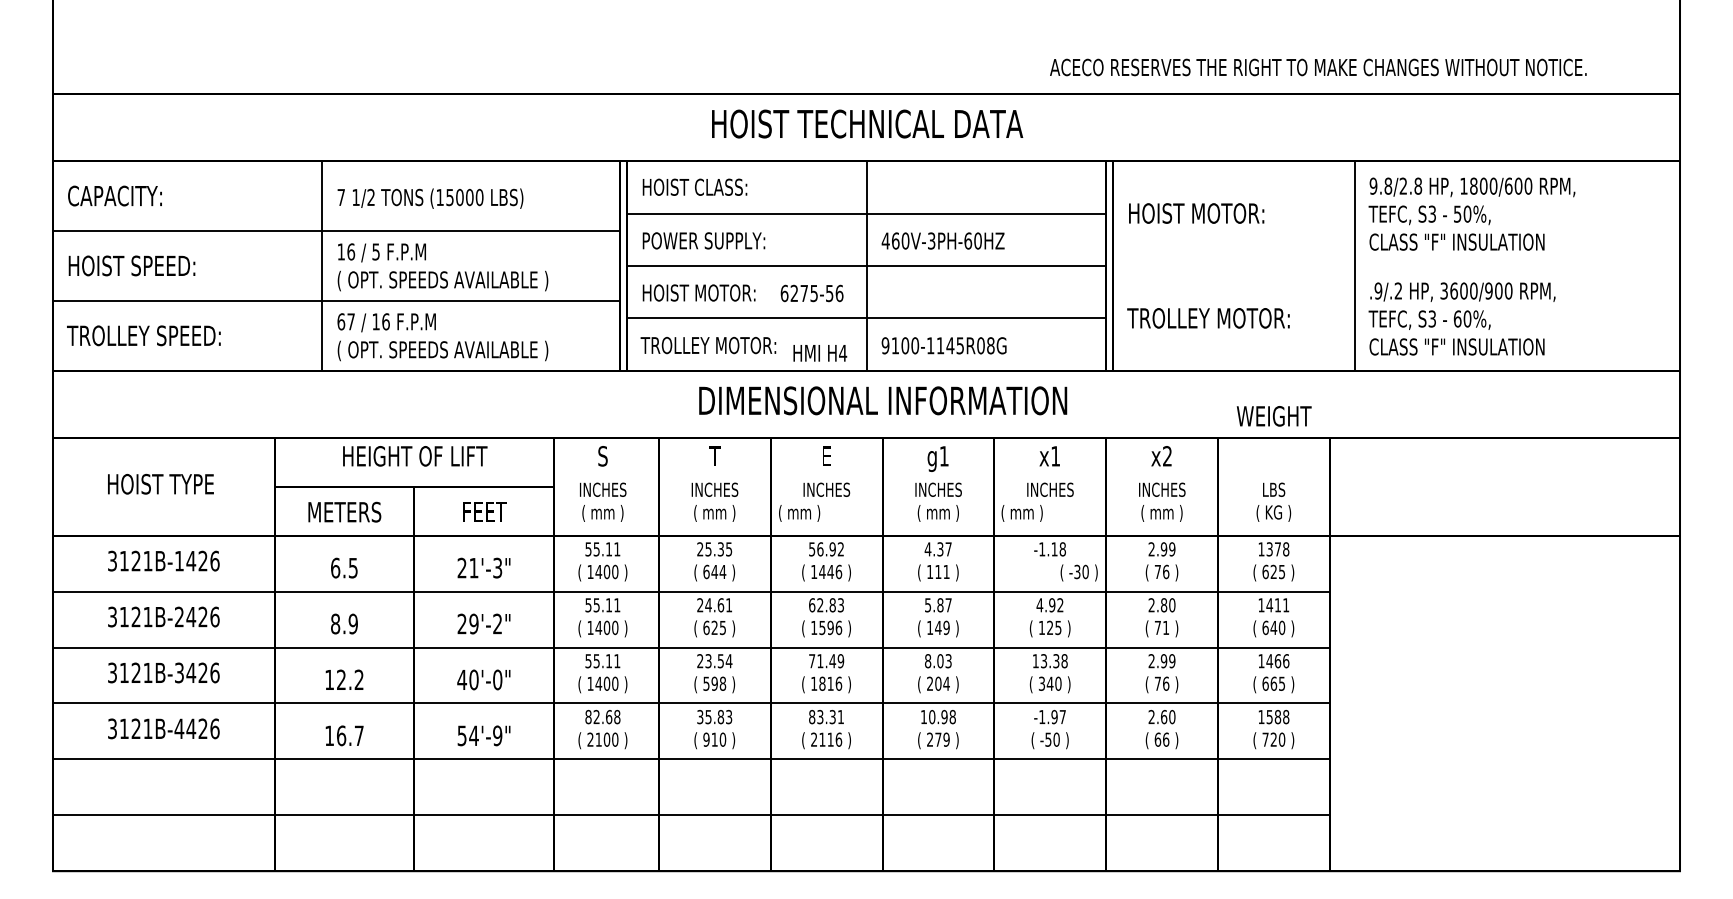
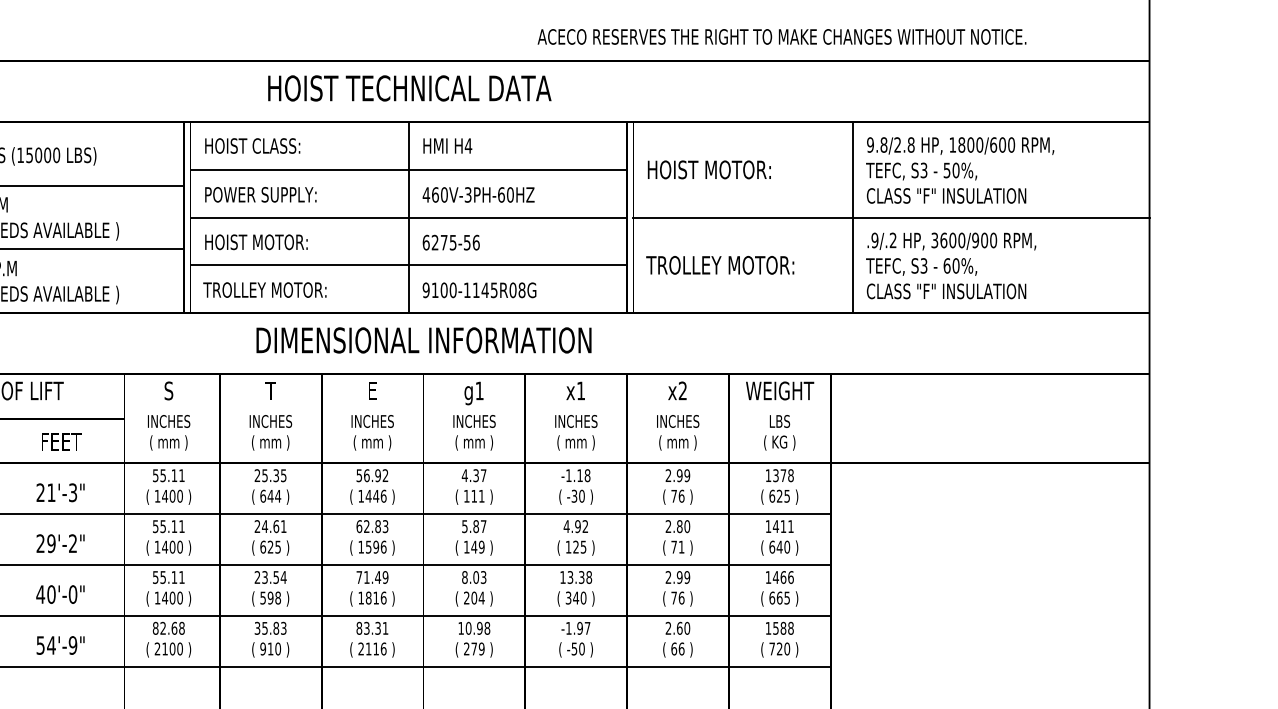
text: (1318, 67) -> (782, 36), moved
line: (1396, 265) -> (891, 217), added
text: (811, 293) -> (450, 242), moved
text: (820, 353) -> (447, 146), moved
text: (1273, 416) -> (779, 391), moved
text: (799, 513) -> (372, 443), moved
text: (1021, 513) -> (575, 443), moved
text: (1078, 572) -> (575, 496), moved

